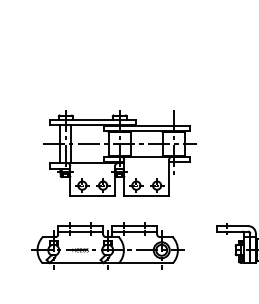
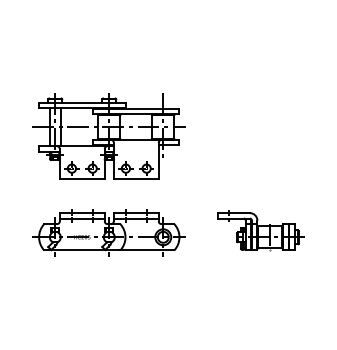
part: (118, 153) -> (108, 136), moved

